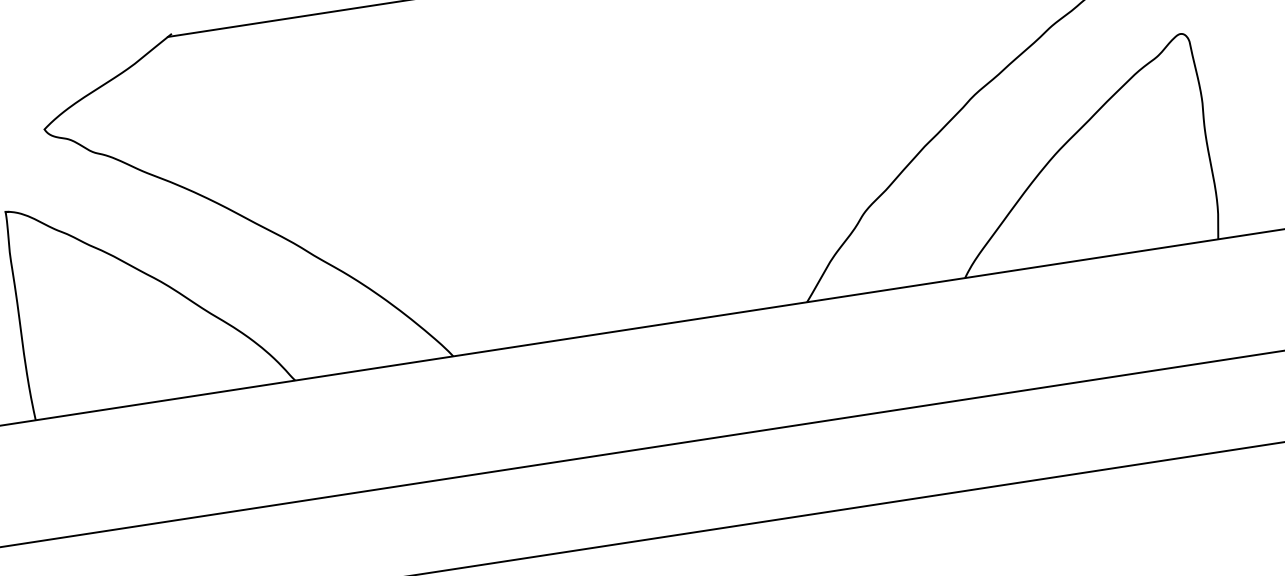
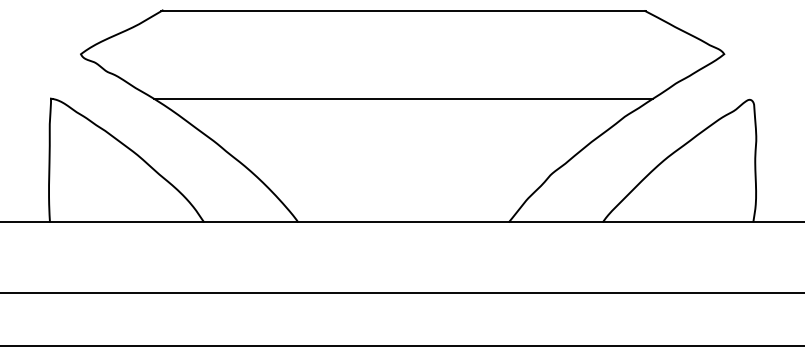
line: (598, 120) -> (403, 98), added

